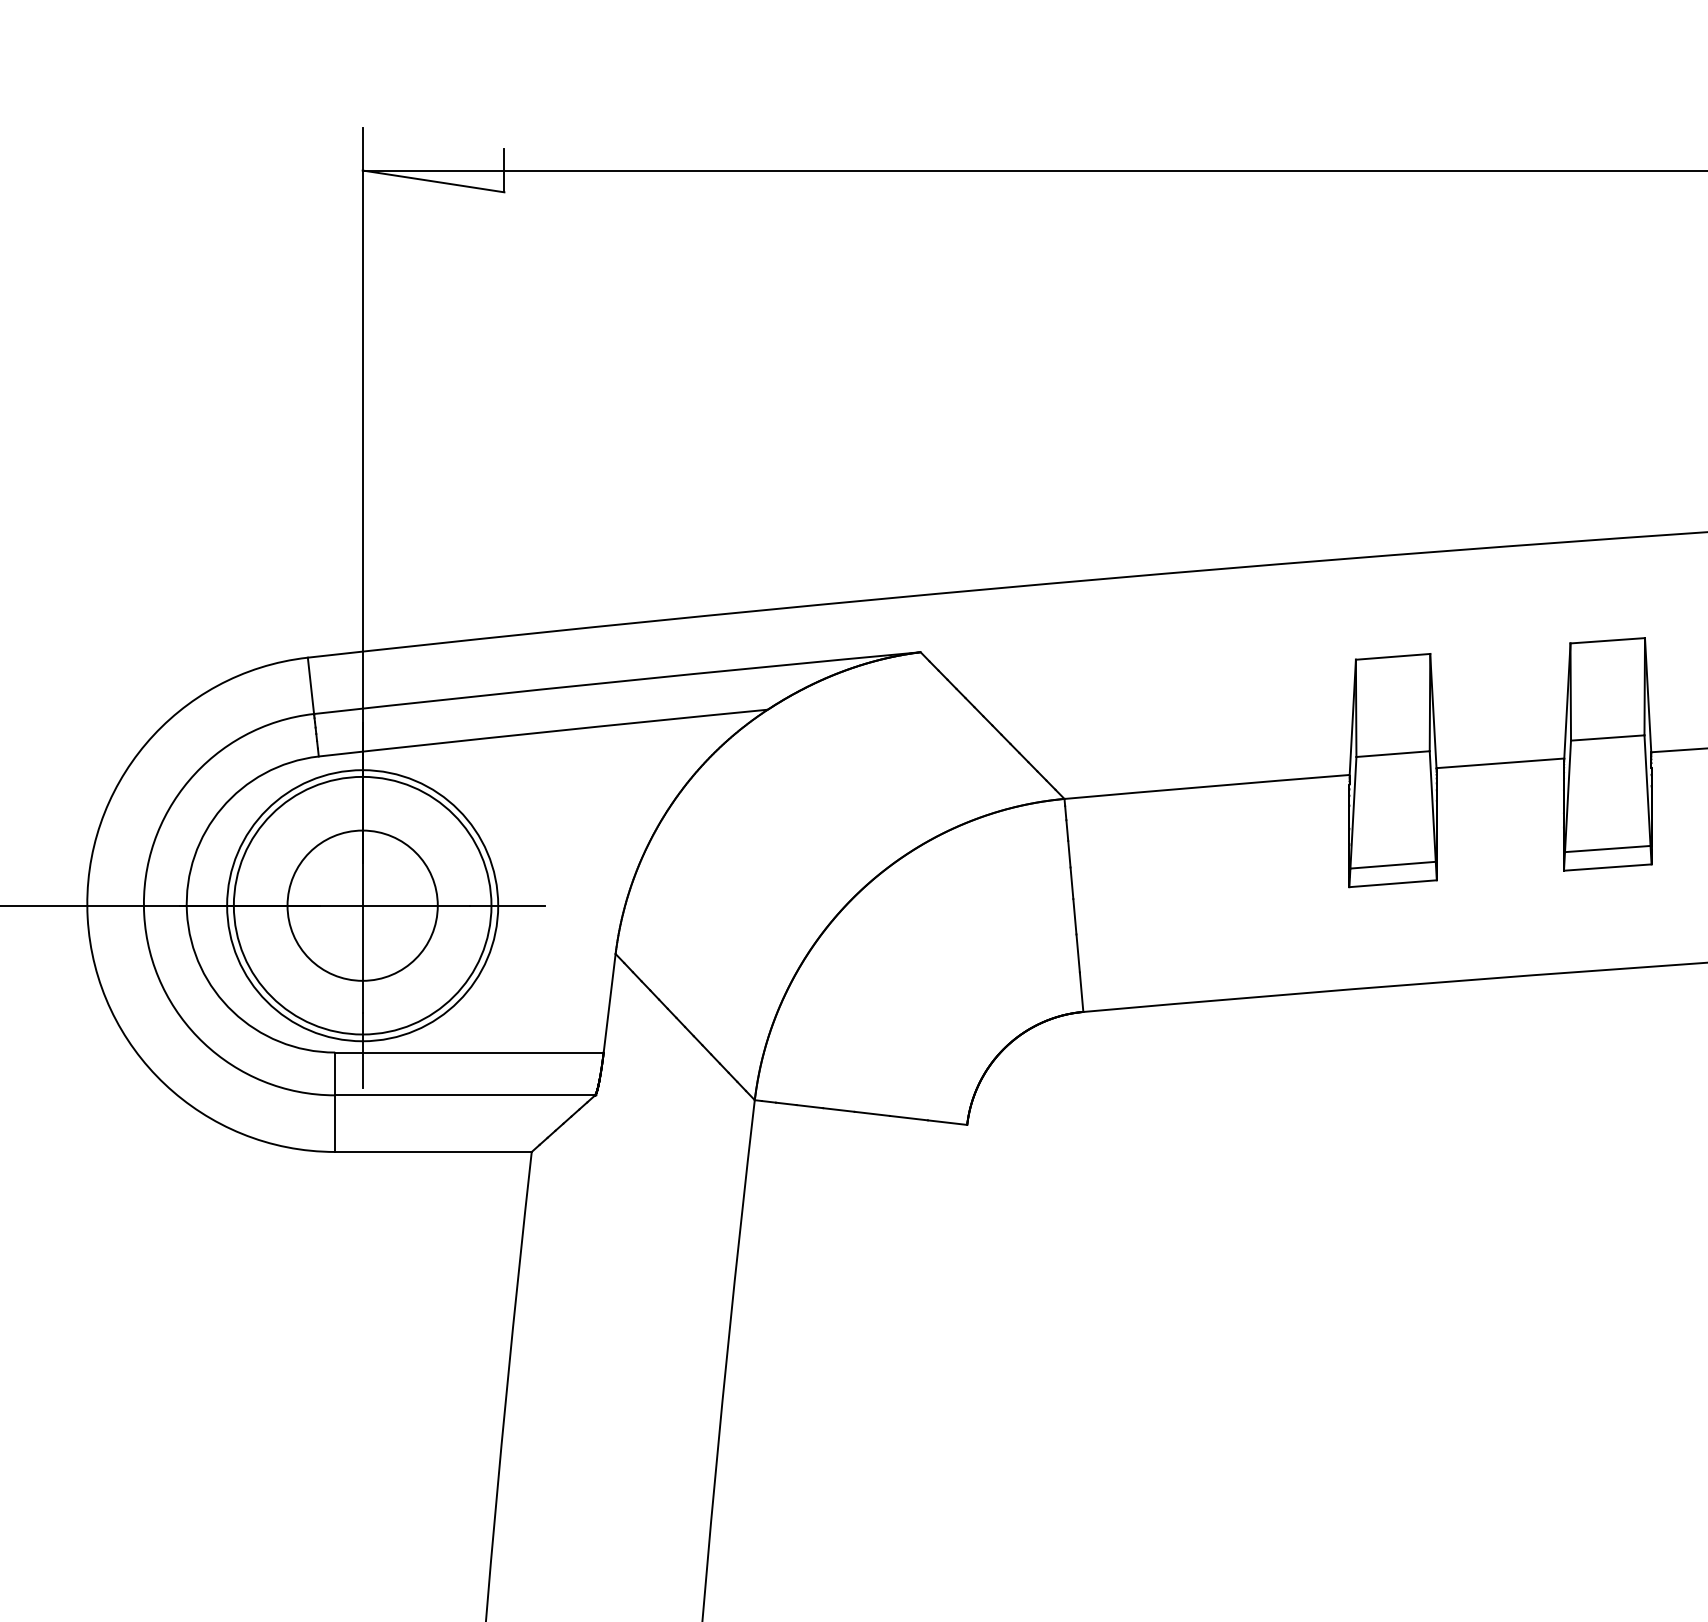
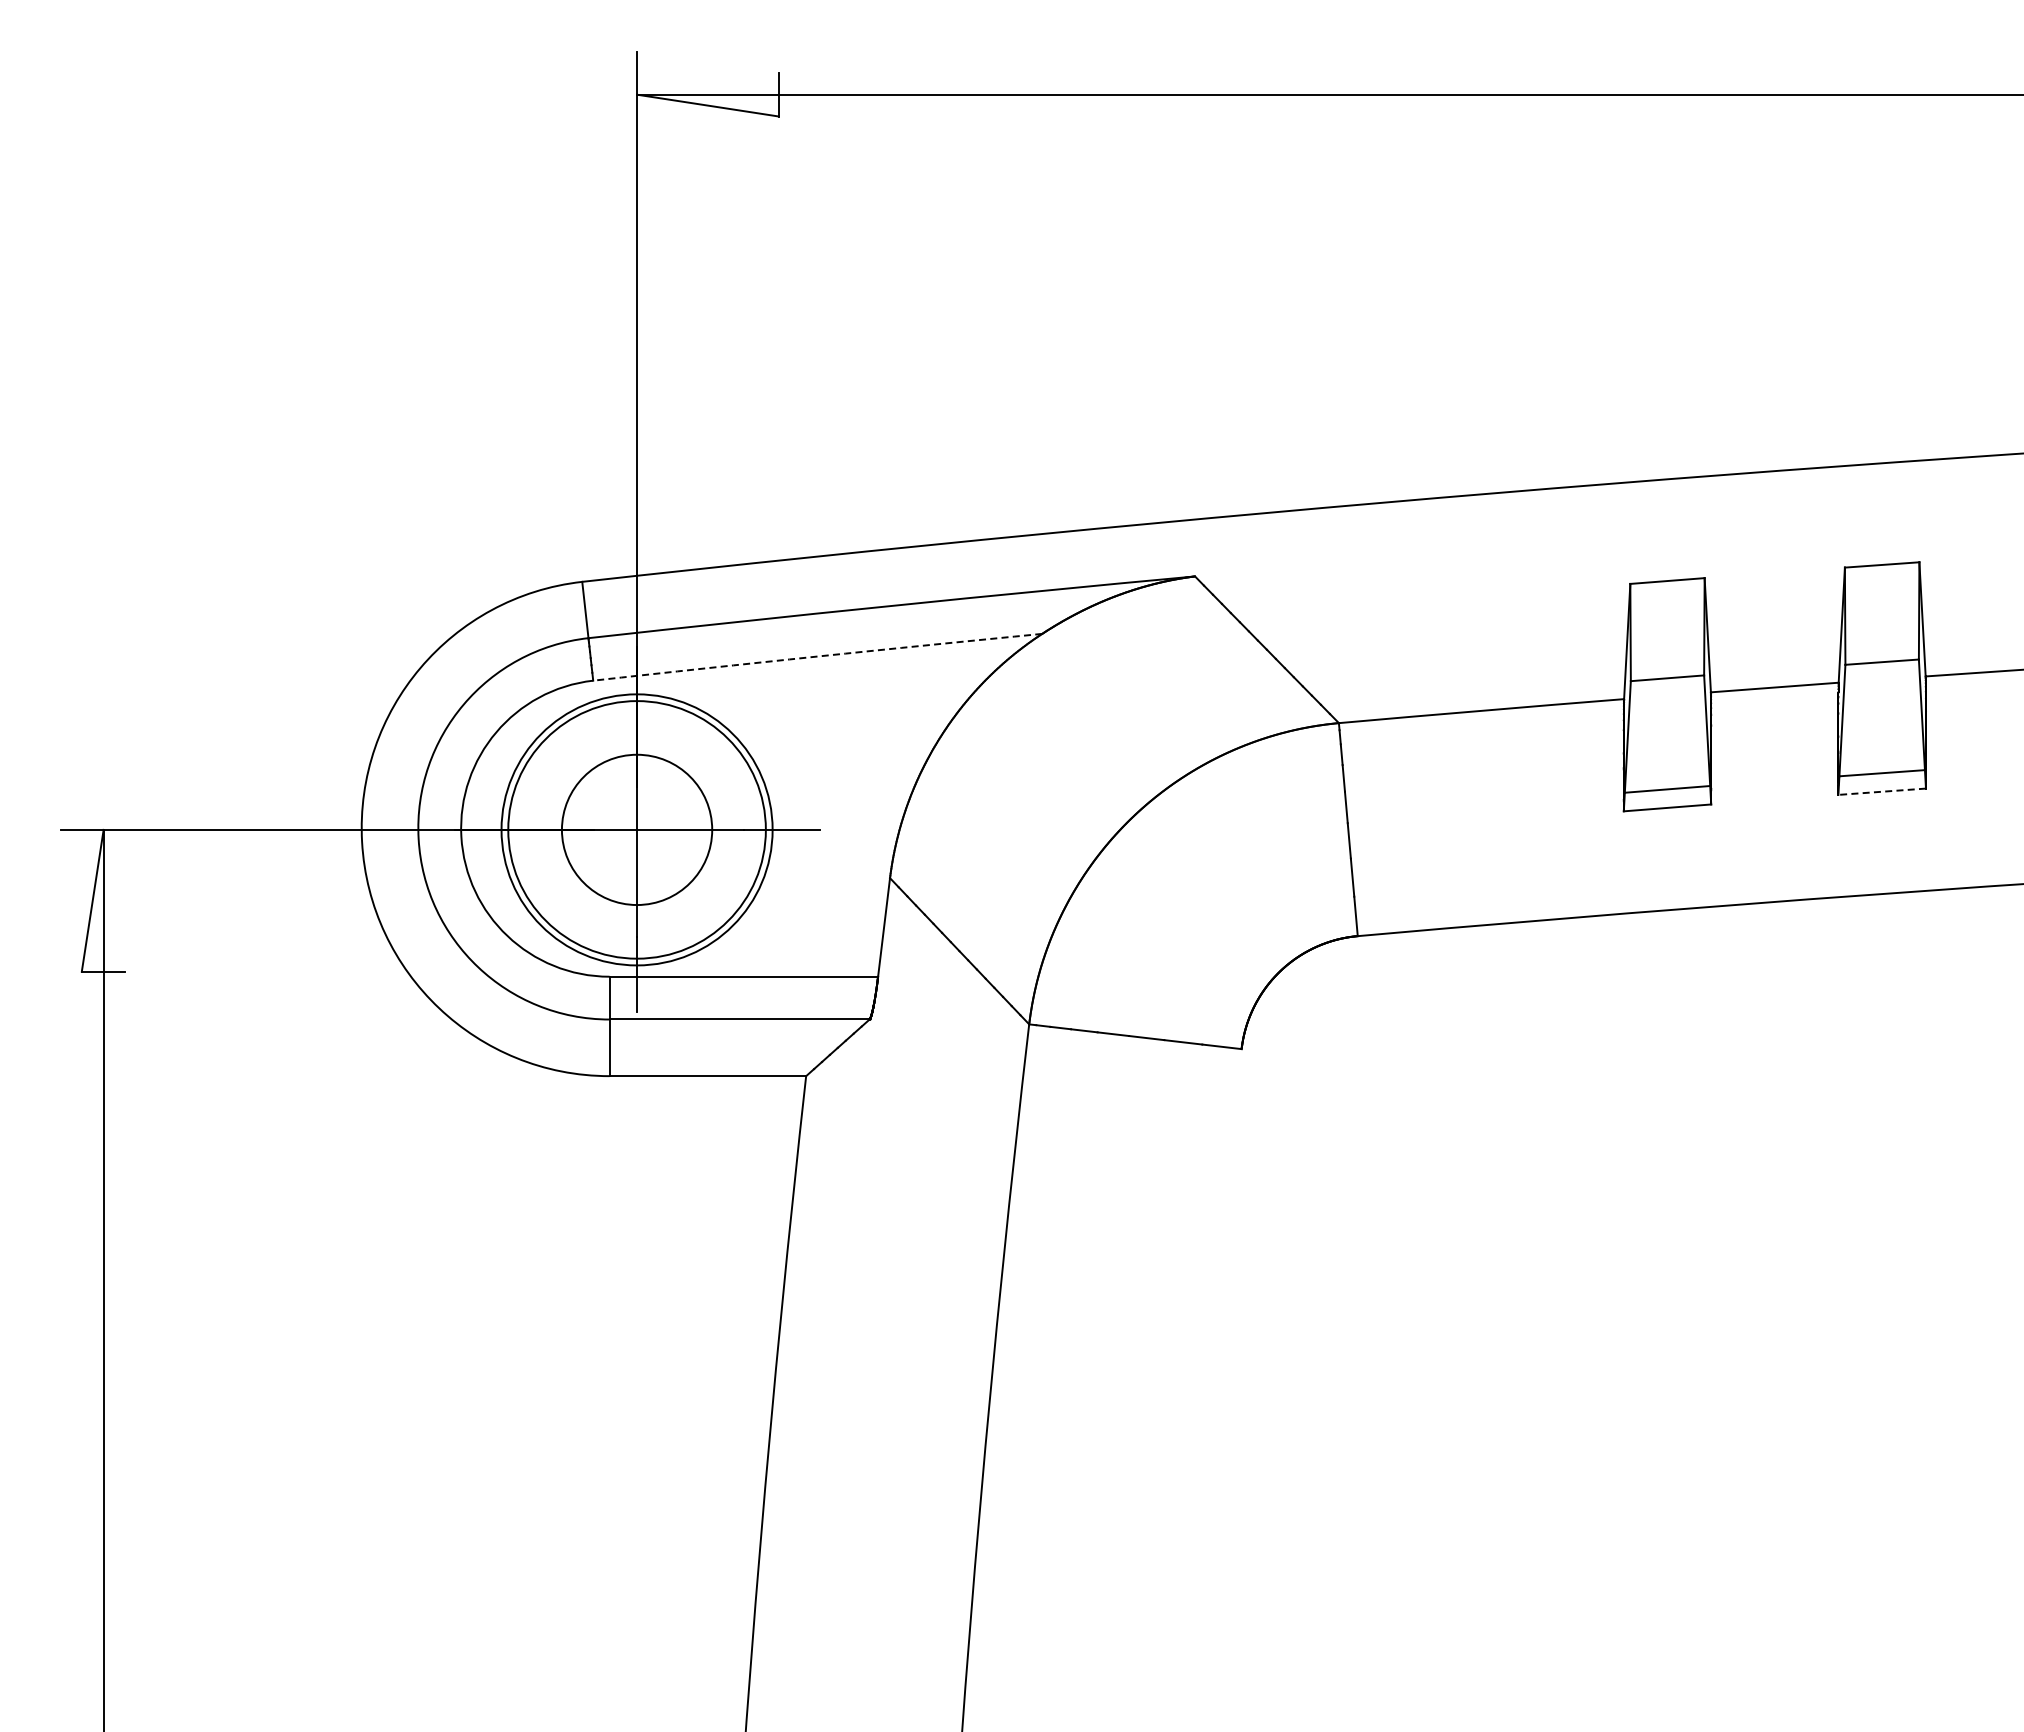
arc: (543, 732) -> (817, 656), solid -> dashed
line: (1608, 867) -> (1882, 791), solid -> dashed

